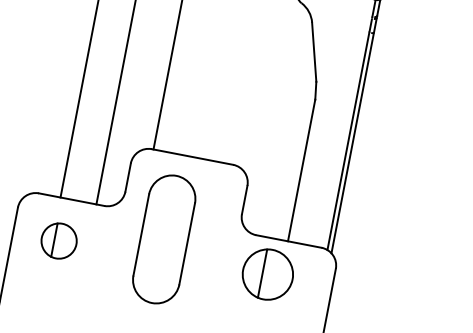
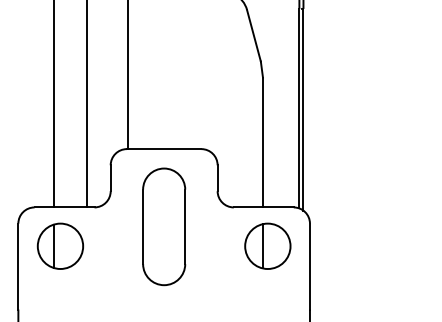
part: (164, 239) -> (164, 226), moved
part: (59, 240) -> (60, 245), size x1.43
part: (267, 273) -> (267, 245), moved

